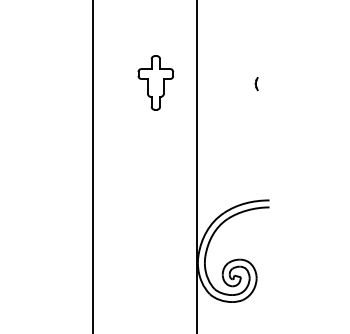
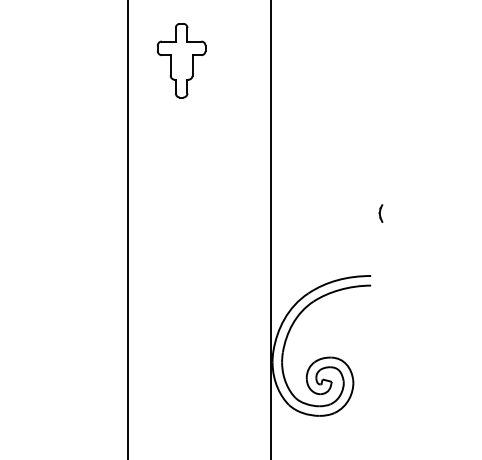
part: (155, 82) -> (181, 60), moved
part: (256, 84) -> (380, 214), moved

